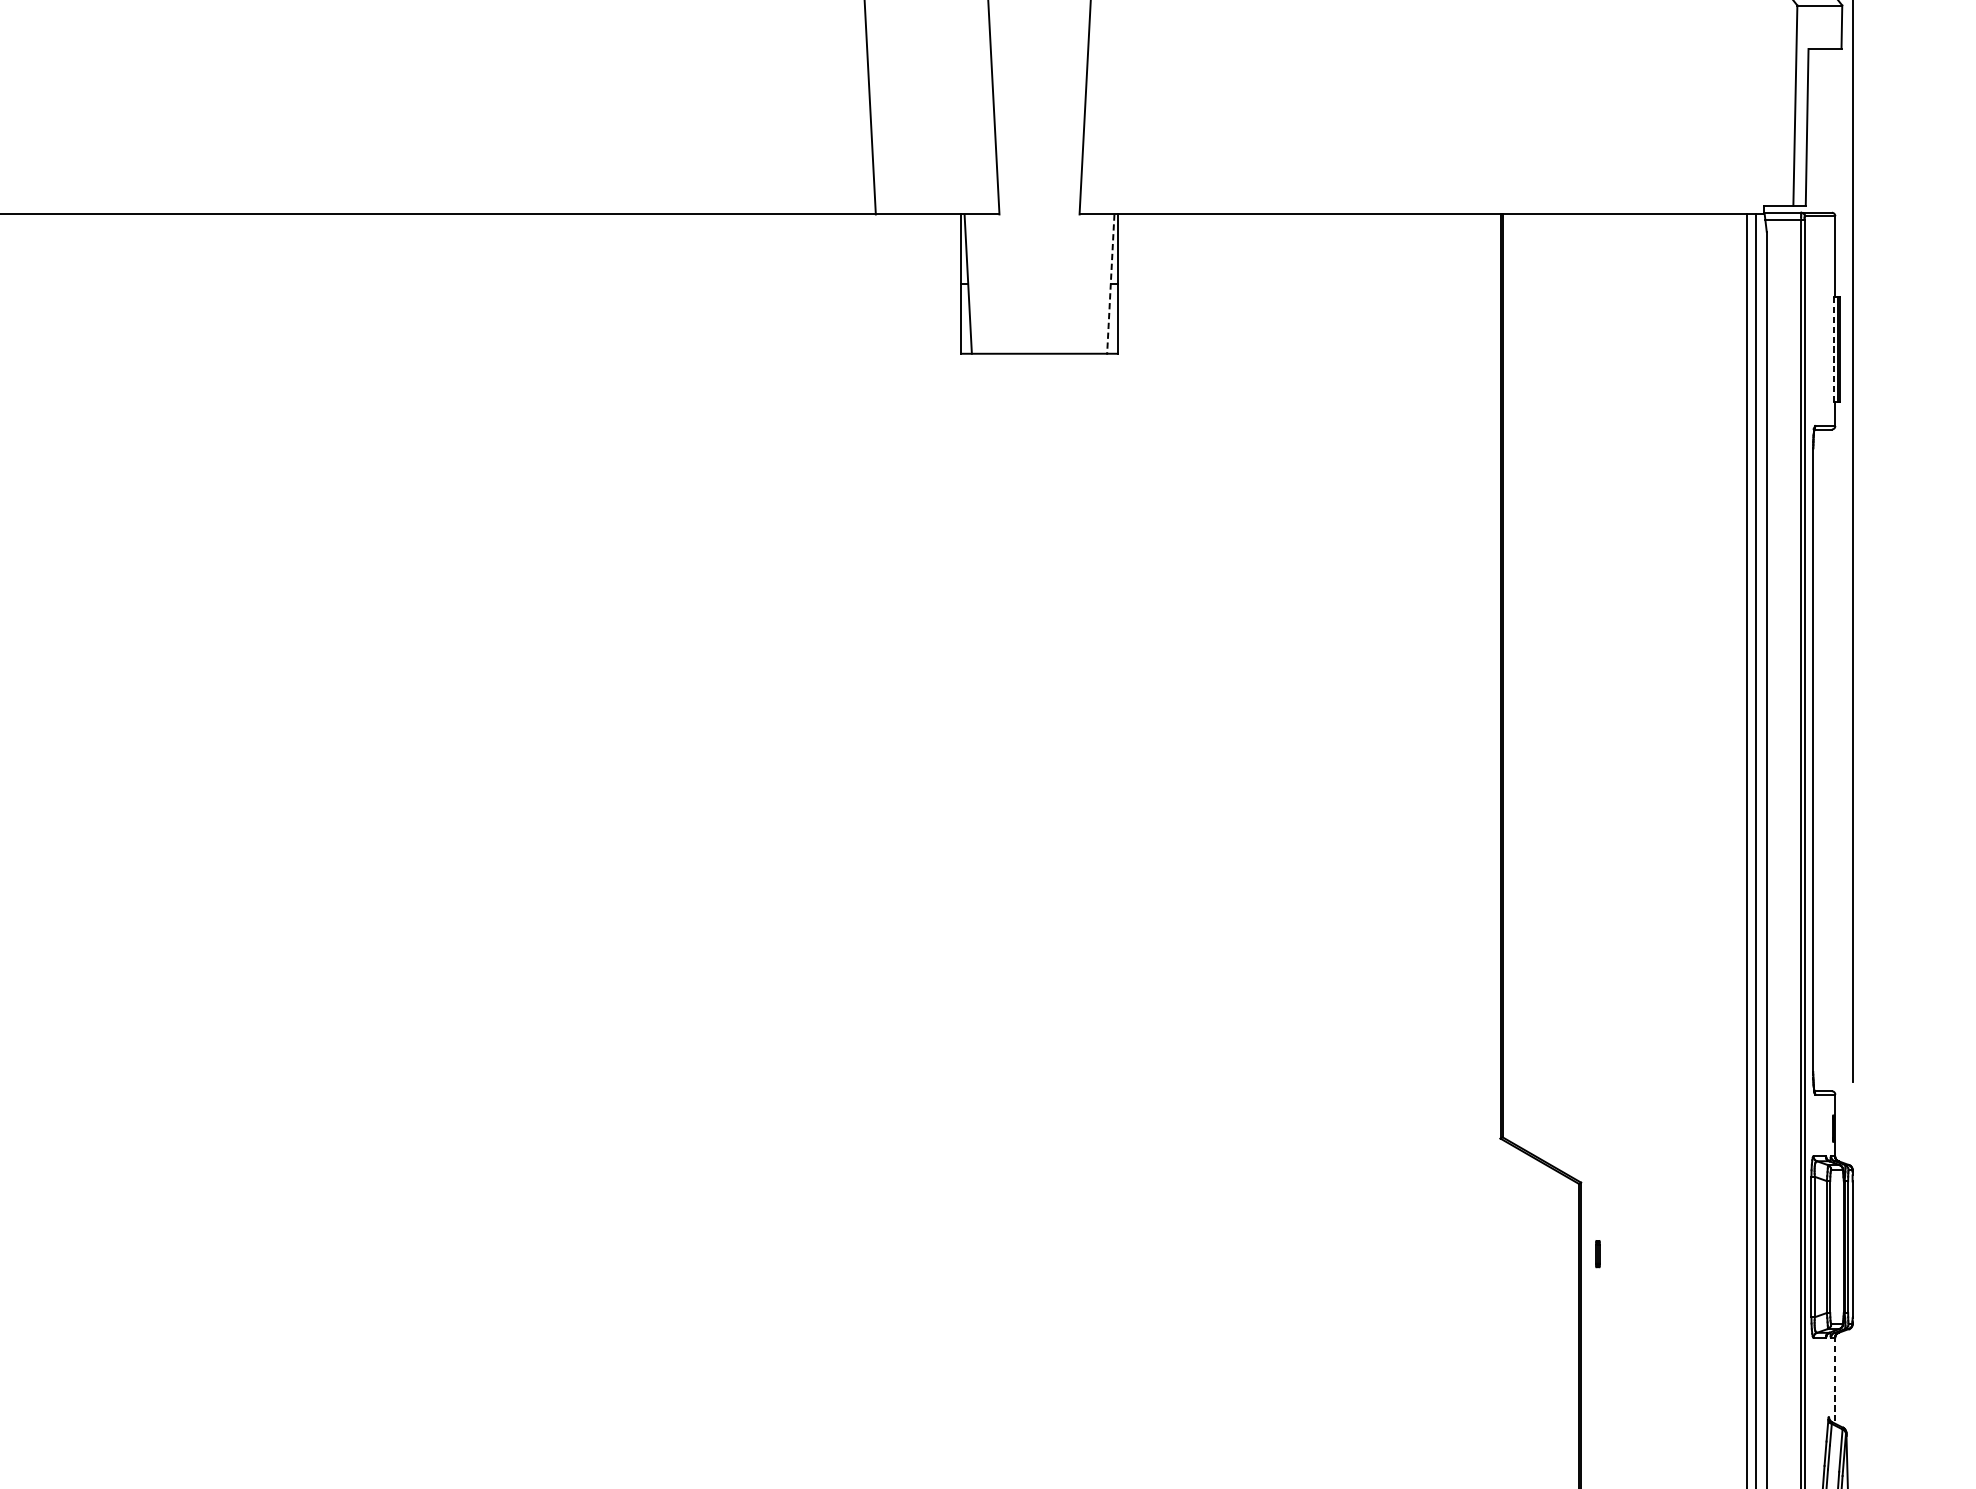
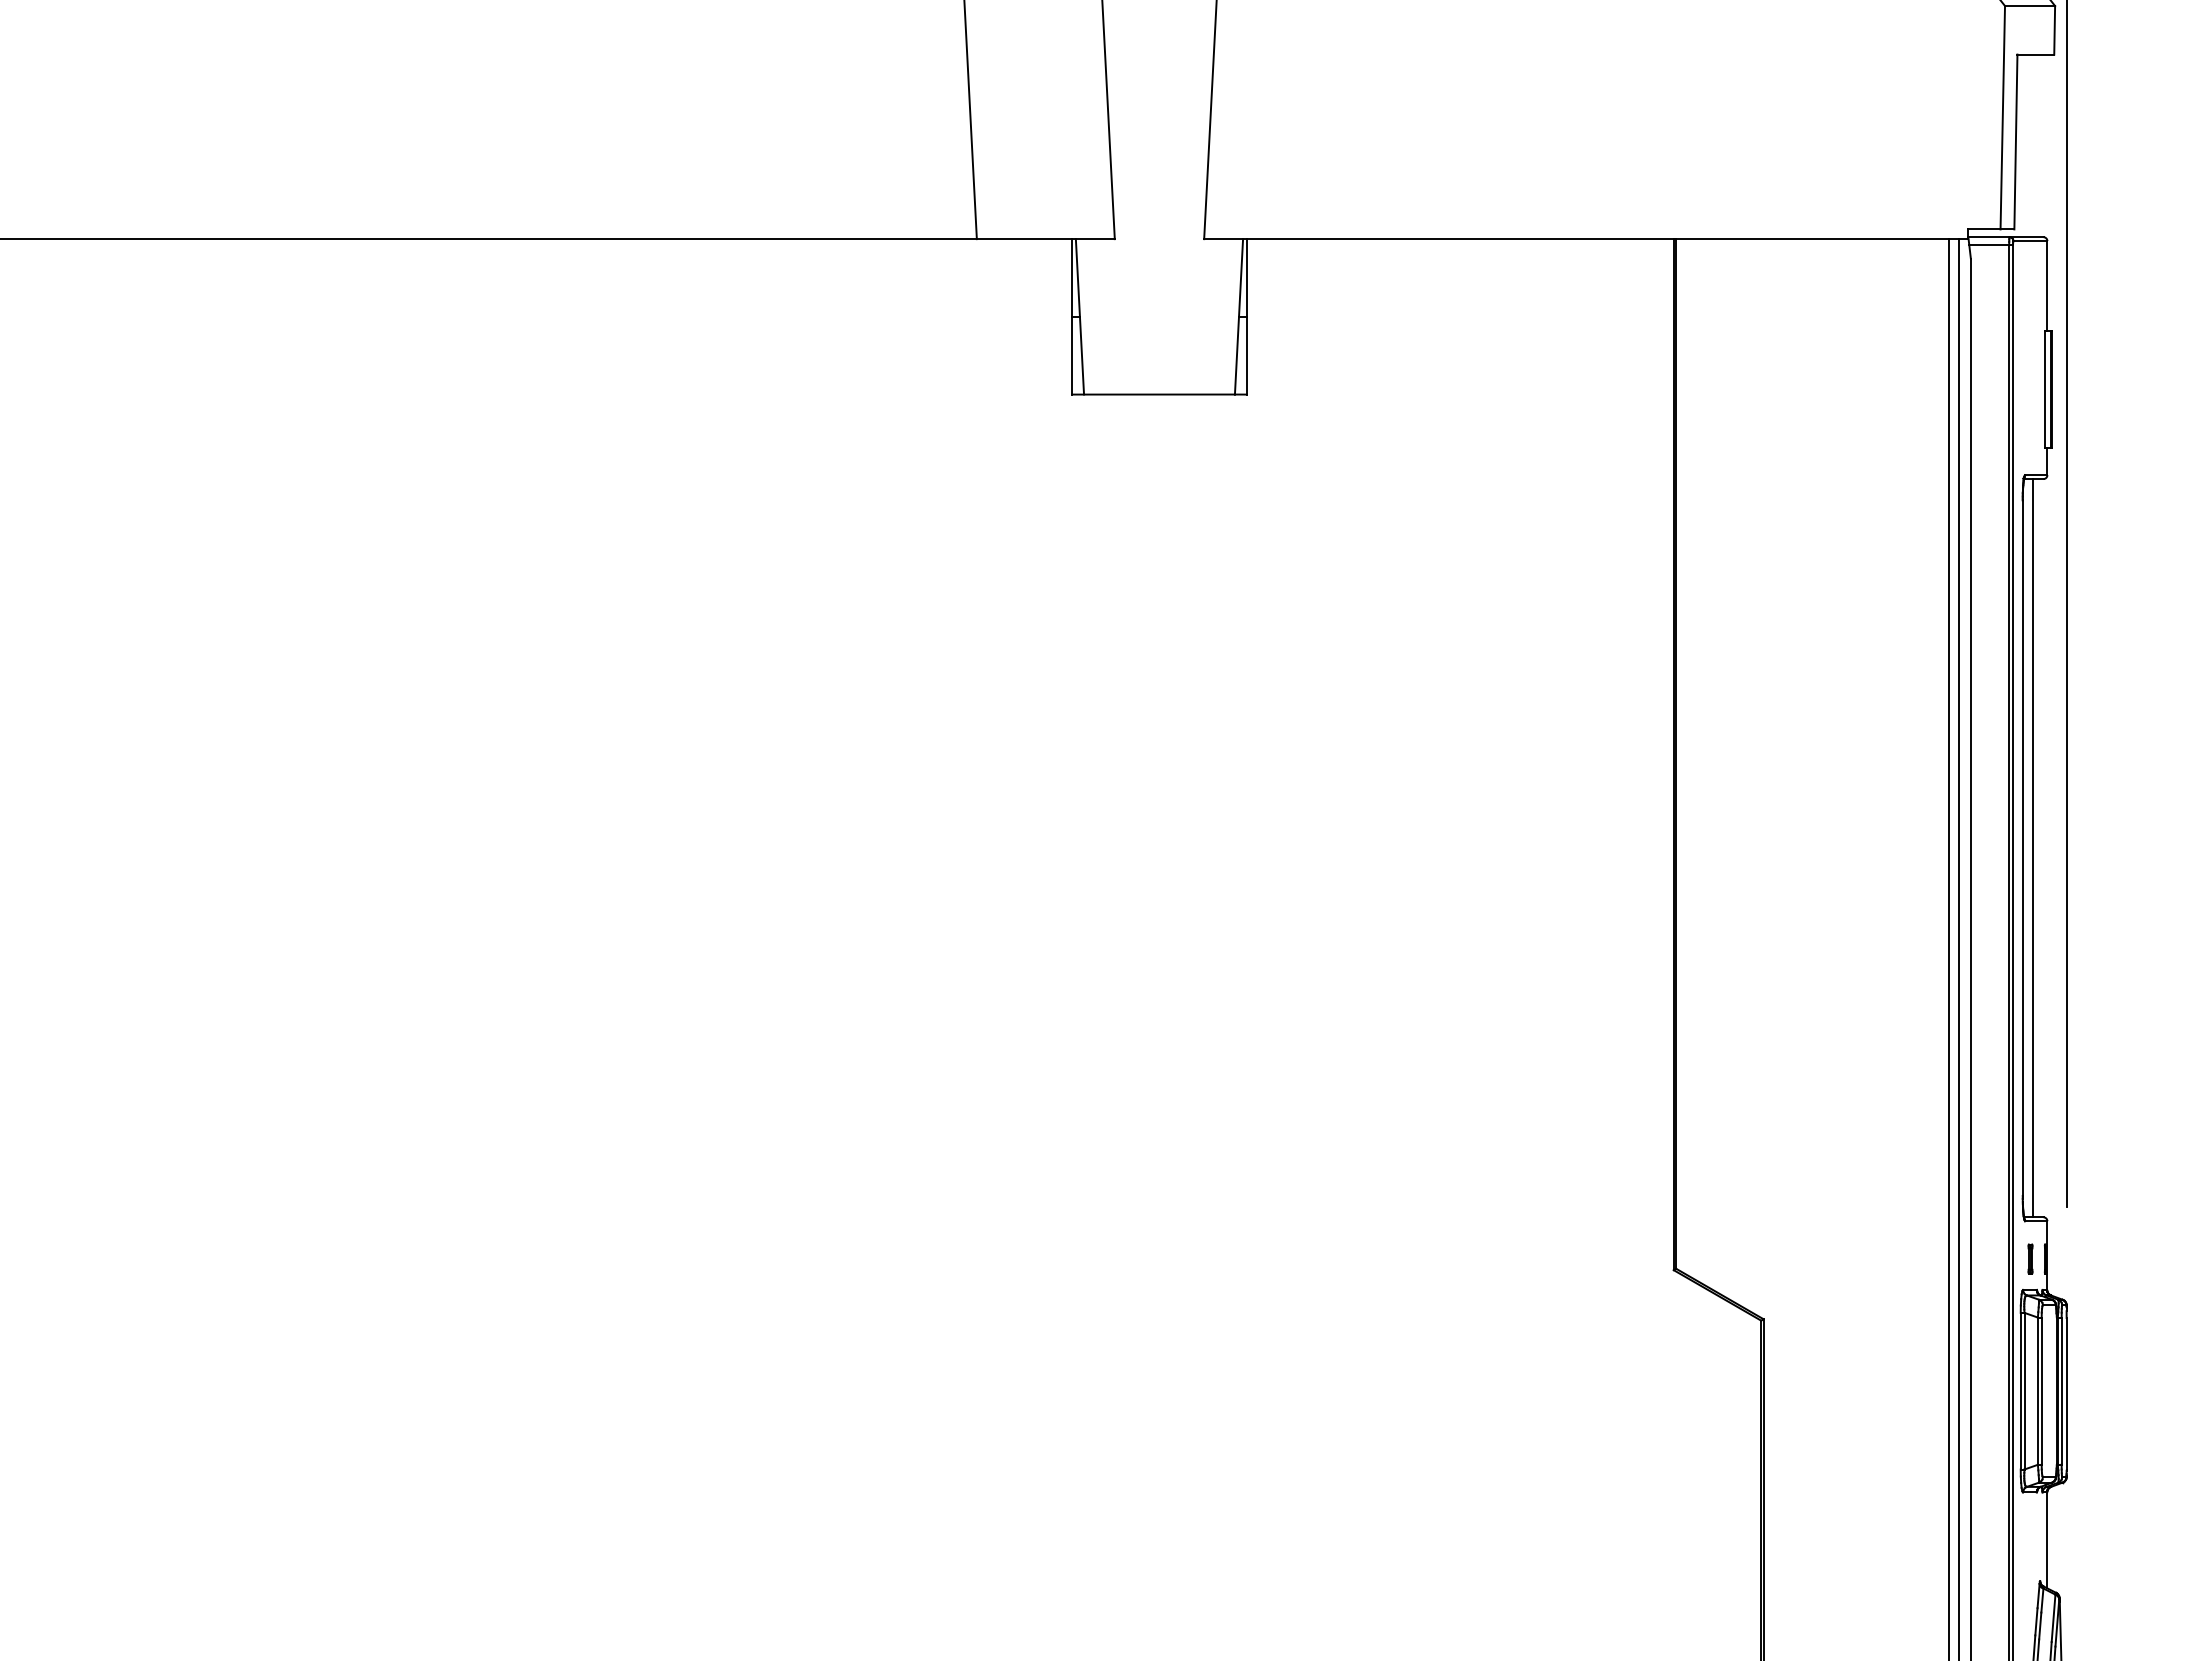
line: (1111, 283) -> (1239, 316), dashed -> solid
line: (1833, 350) -> (2045, 390), dashed -> solid
line: (1822, 760) -> (2032, 848), added
part: (1597, 1253) -> (2030, 1258), moved
line: (1835, 1379) -> (2047, 1539), dashed -> solid

